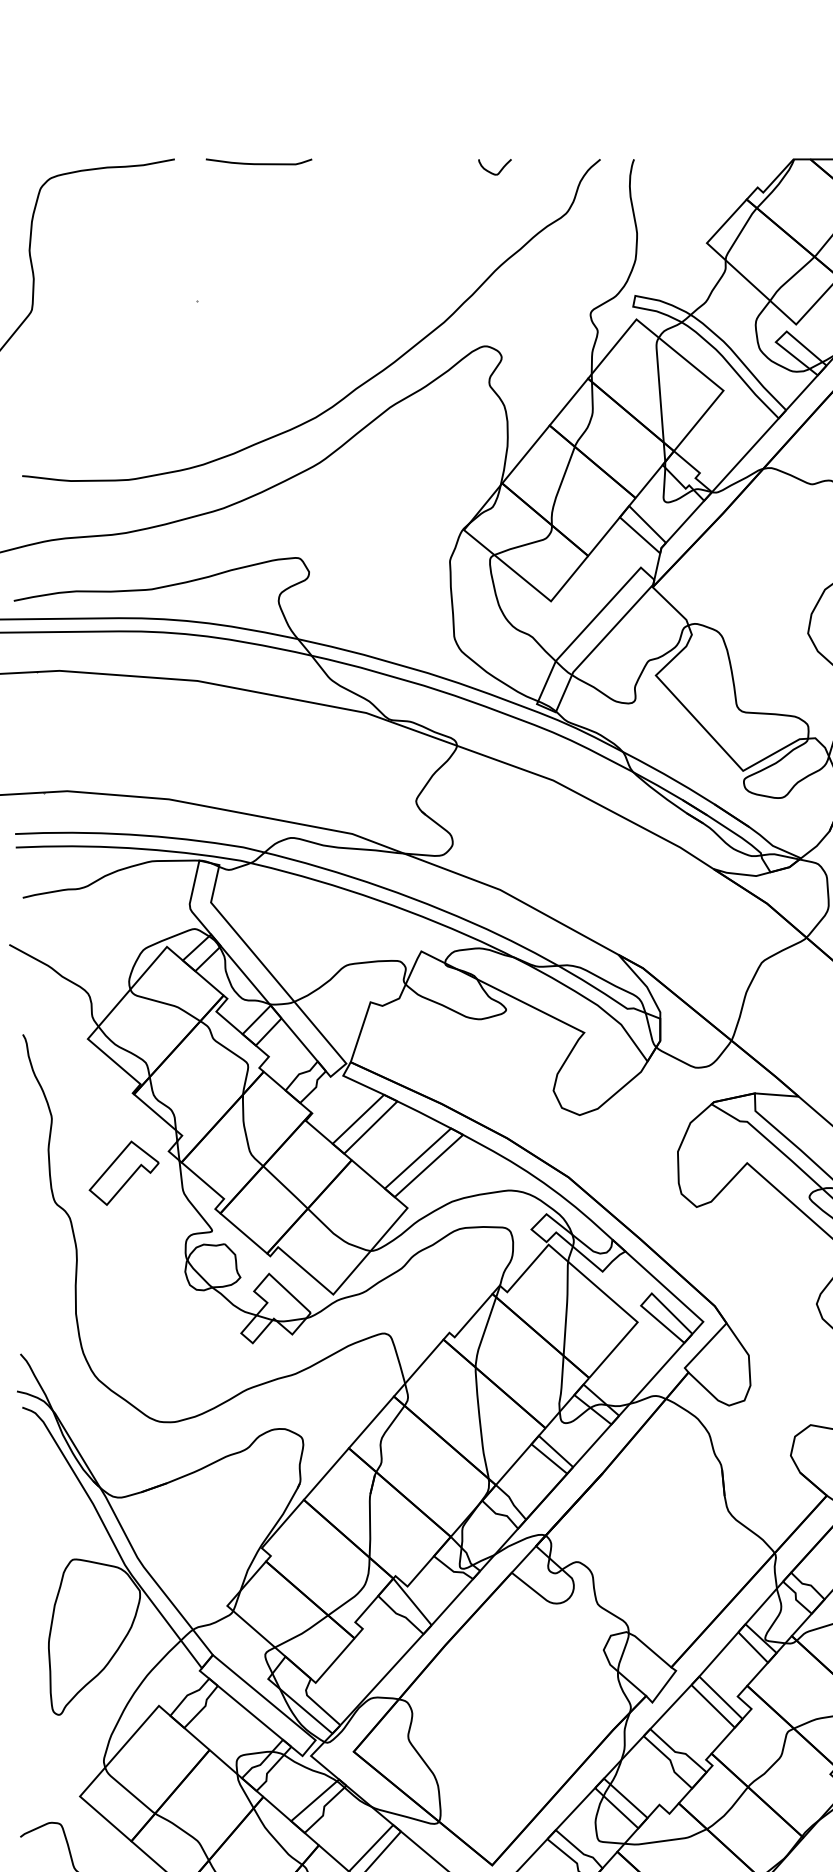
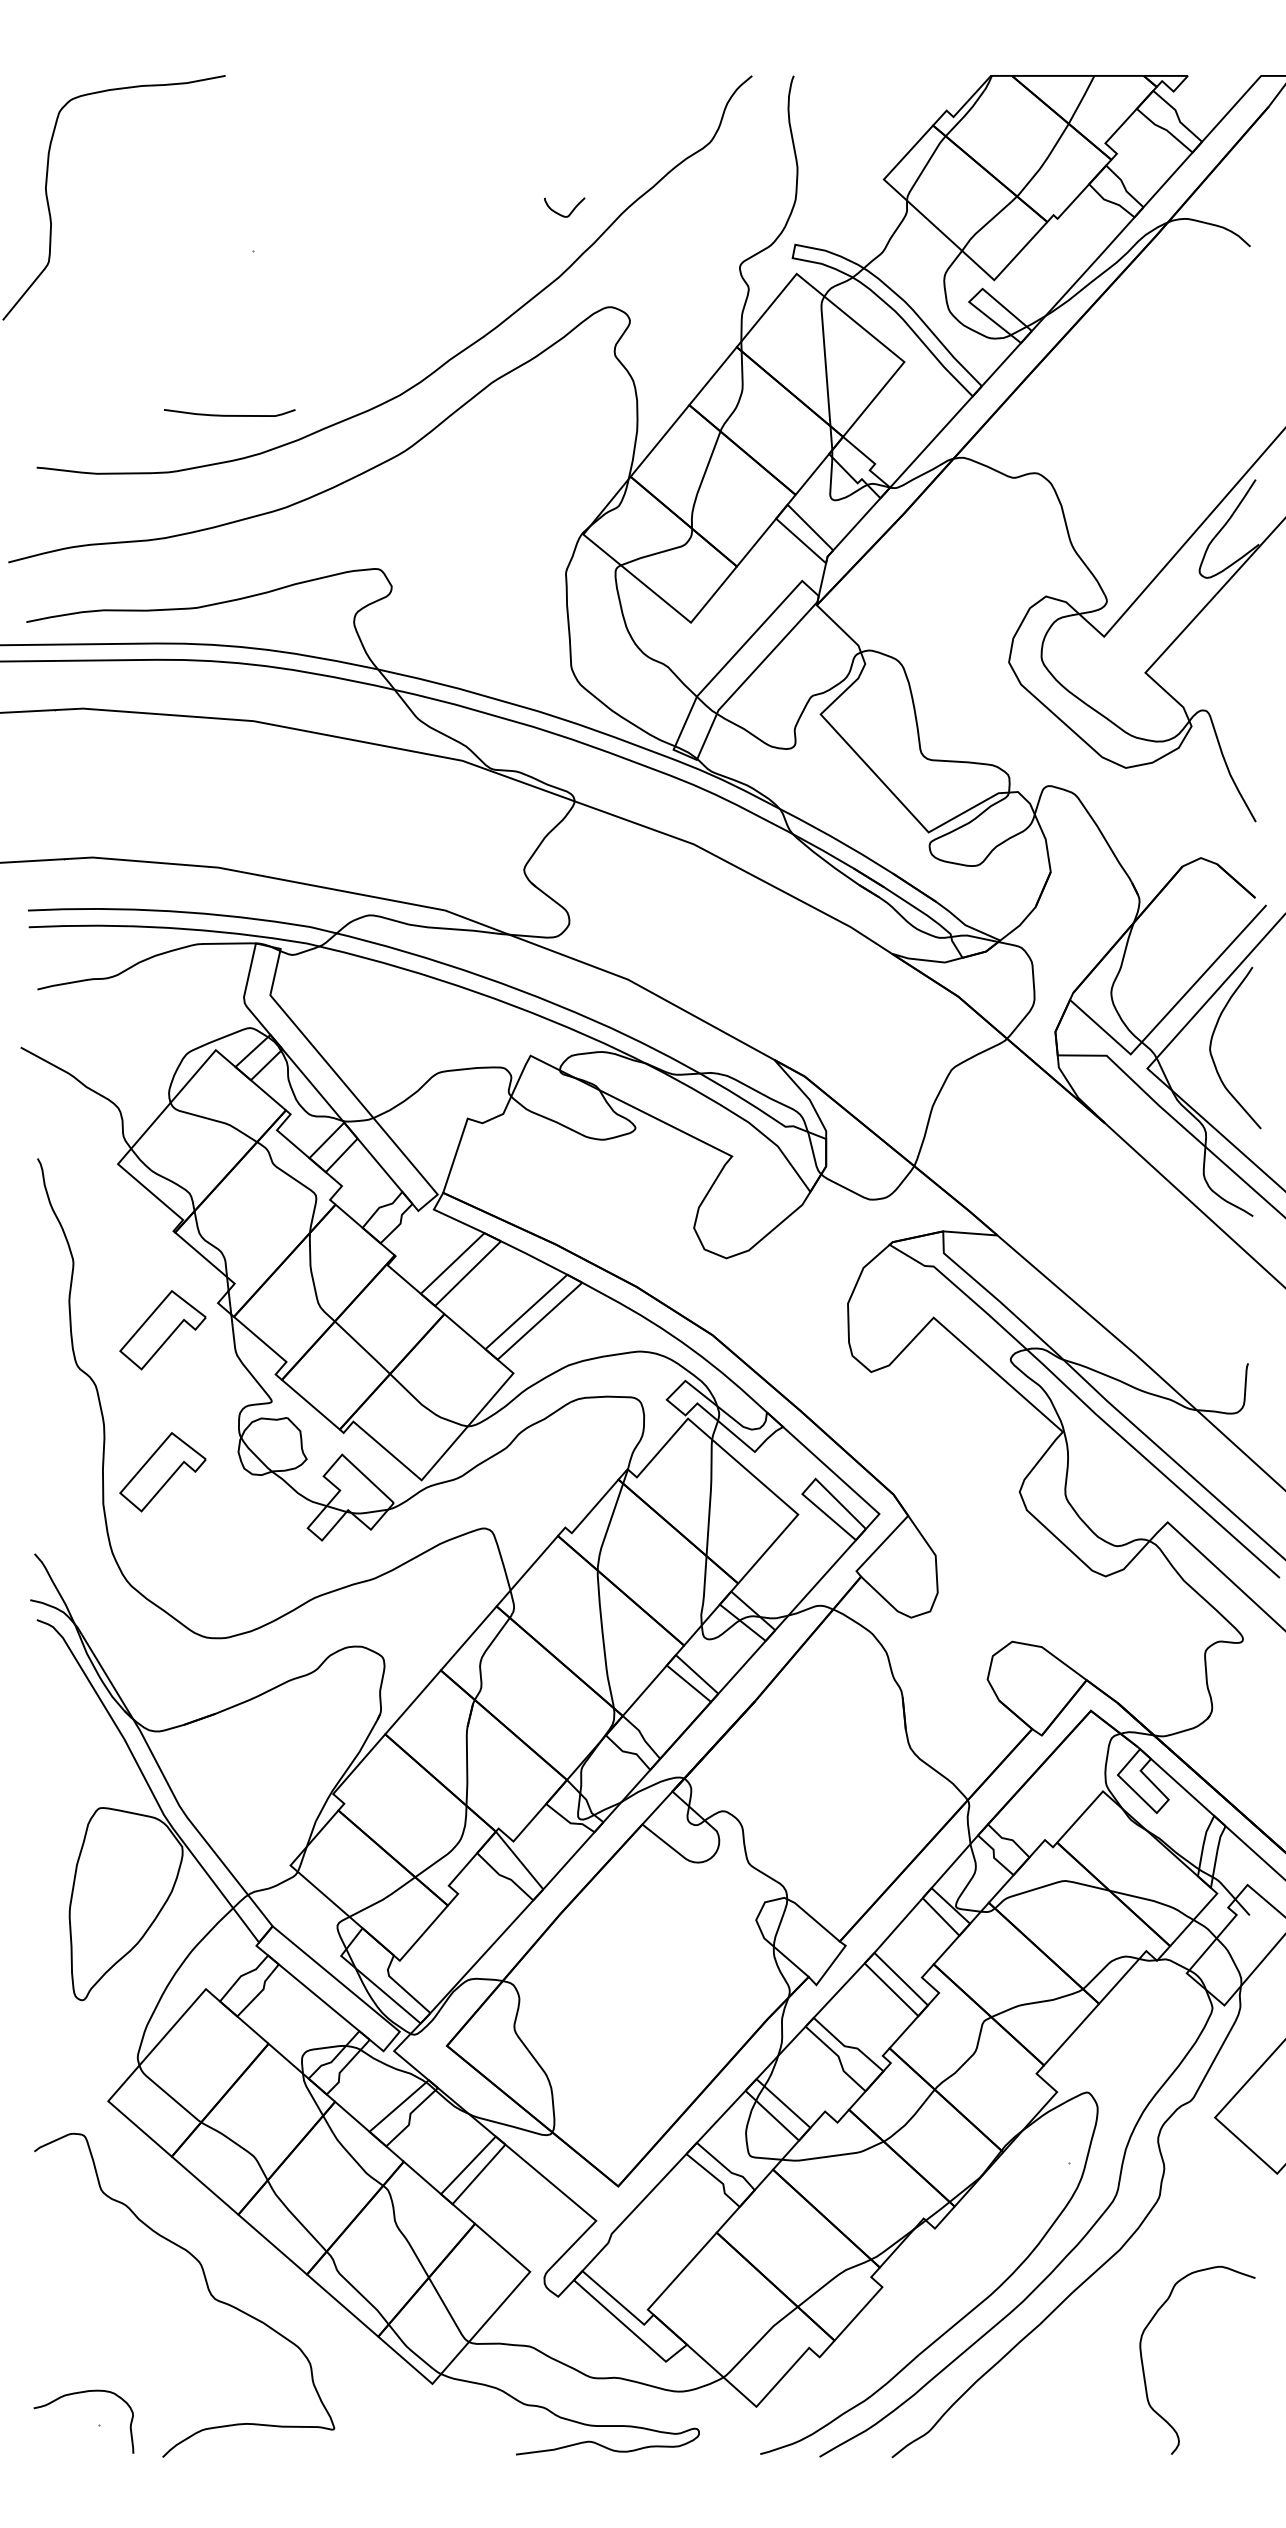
curve: (258, 163) -> (229, 415), moved
part: (500, 169) -> (571, 210), moved
part: (123, 1288) -> (162, 1472), added

